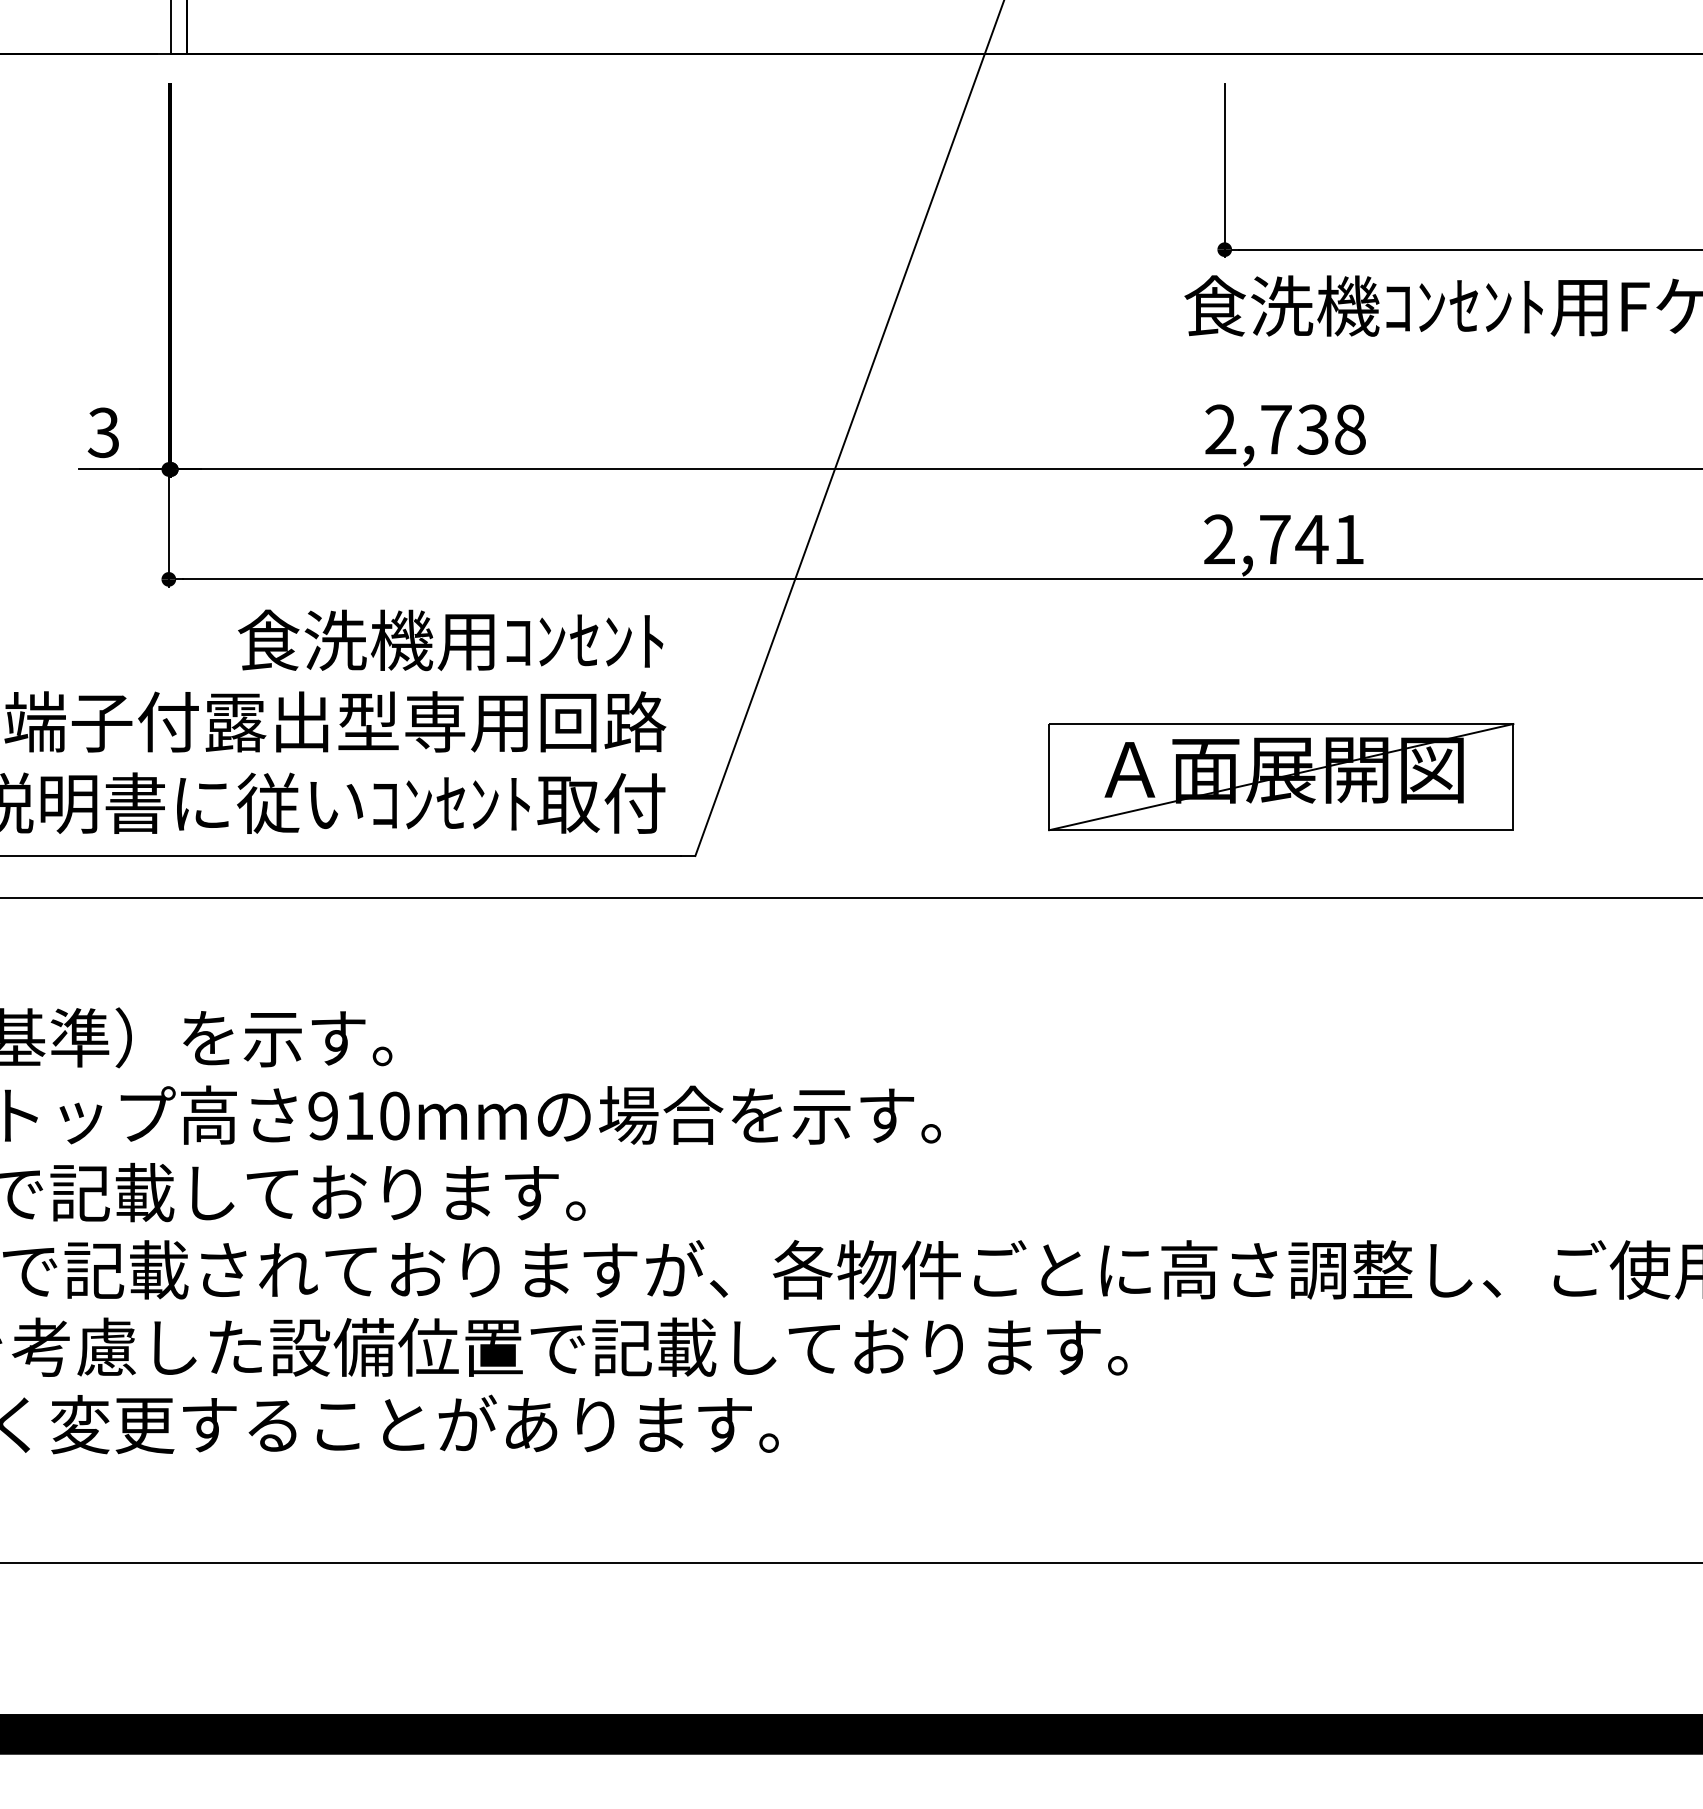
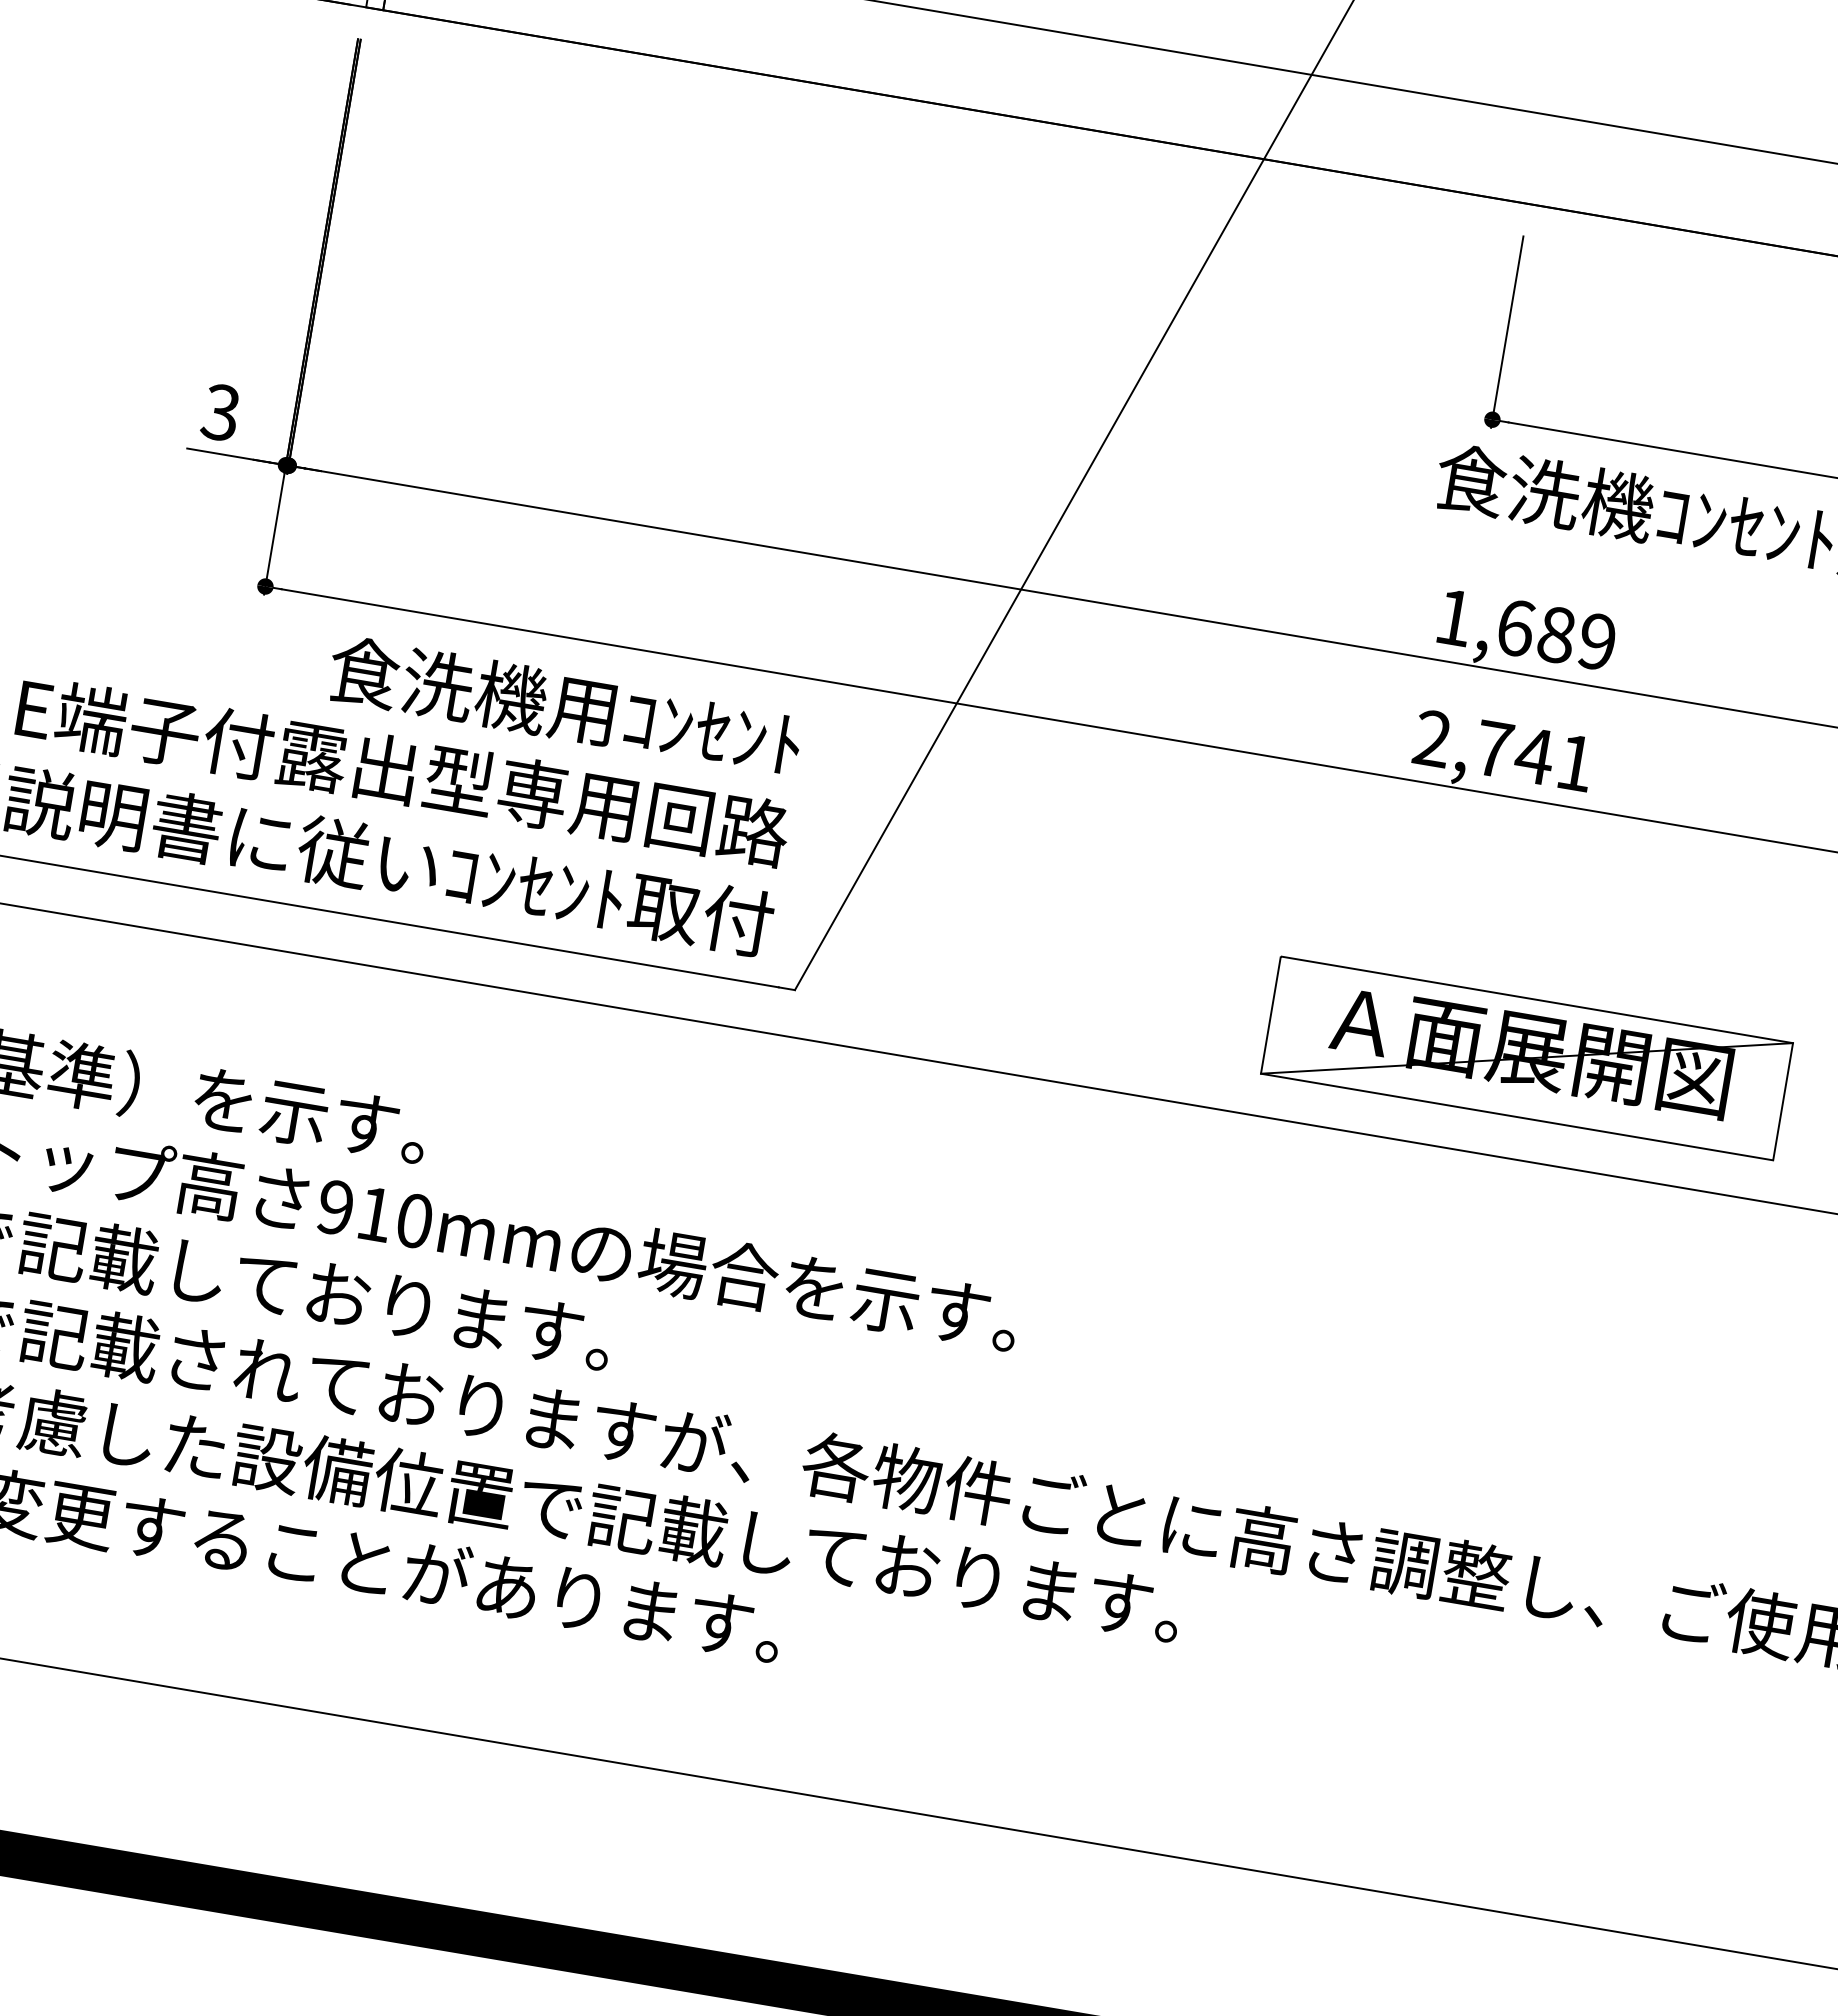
text: (1285, 429) -> (1525, 629), 2,738 -> 1,689
part: (1281, 777) -> (1527, 1058), moved

